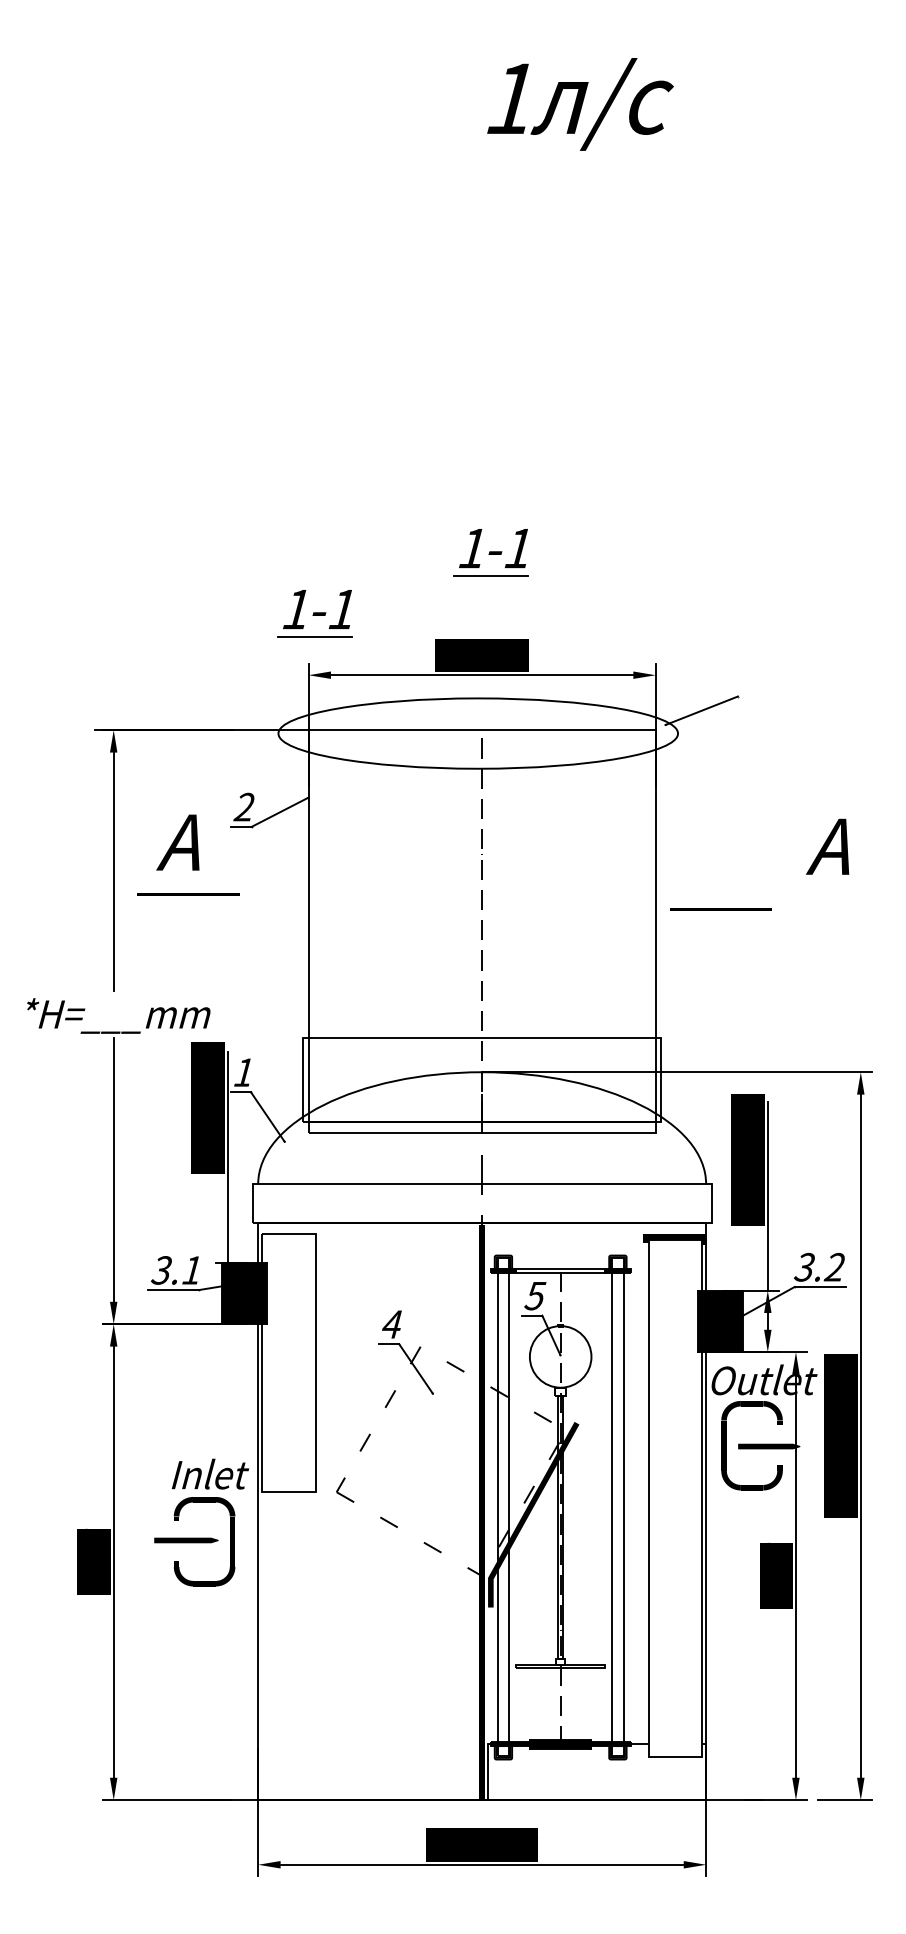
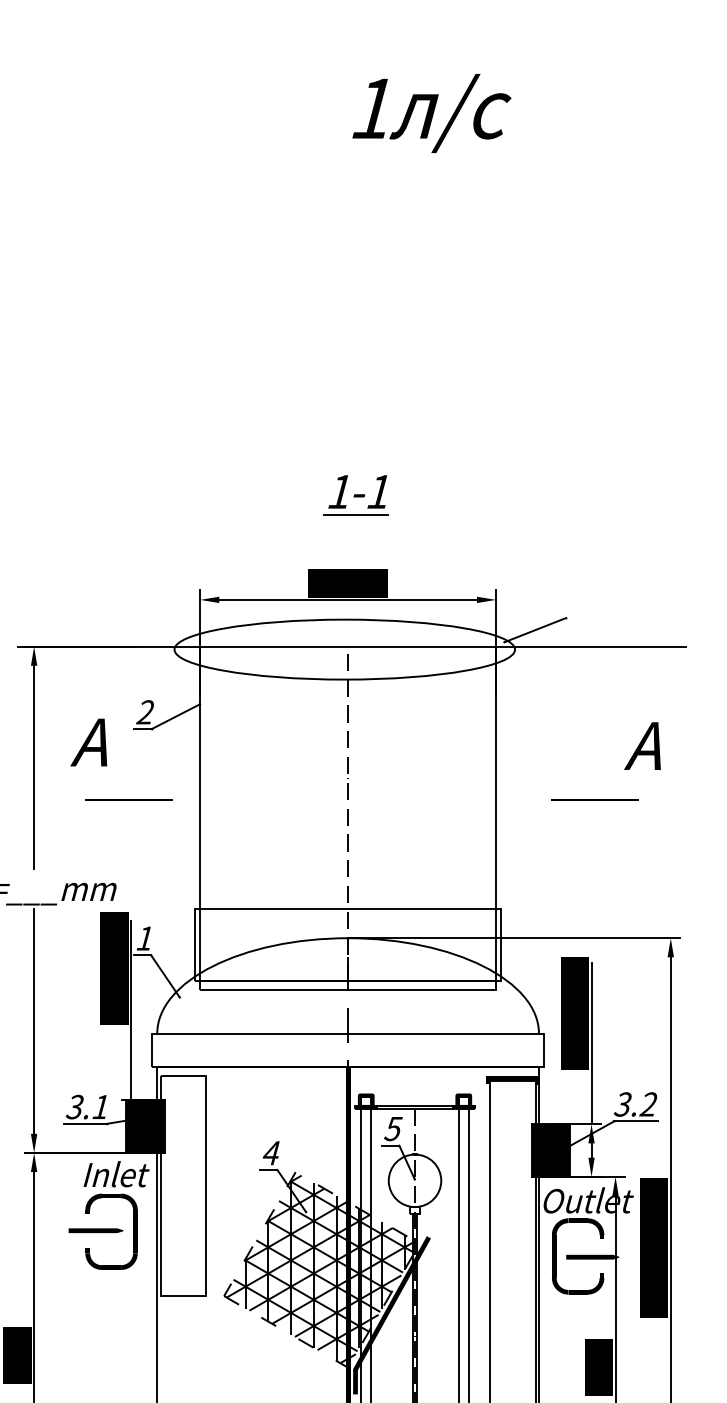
part: (314, 613) -> (205, 547), removed
line: (767, 730) -> (591, 647), added
line: (188, 894) -> (129, 799), moved
line: (720, 909) -> (594, 799), moved
hatch: (450, 1460) -> (321, 1269), added
text: (201, 1522) -> (108, 1215), moved

